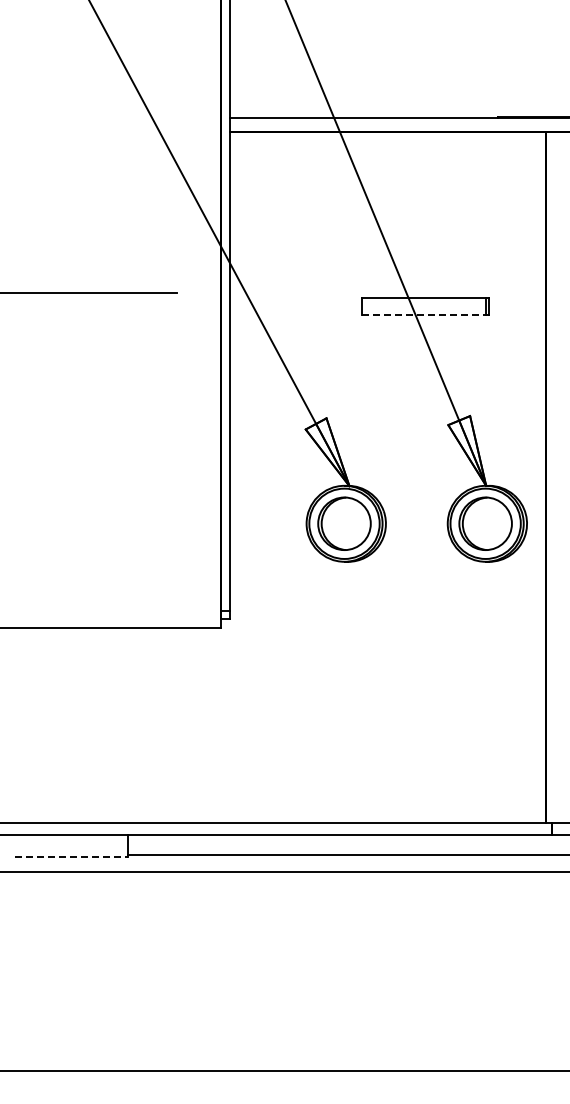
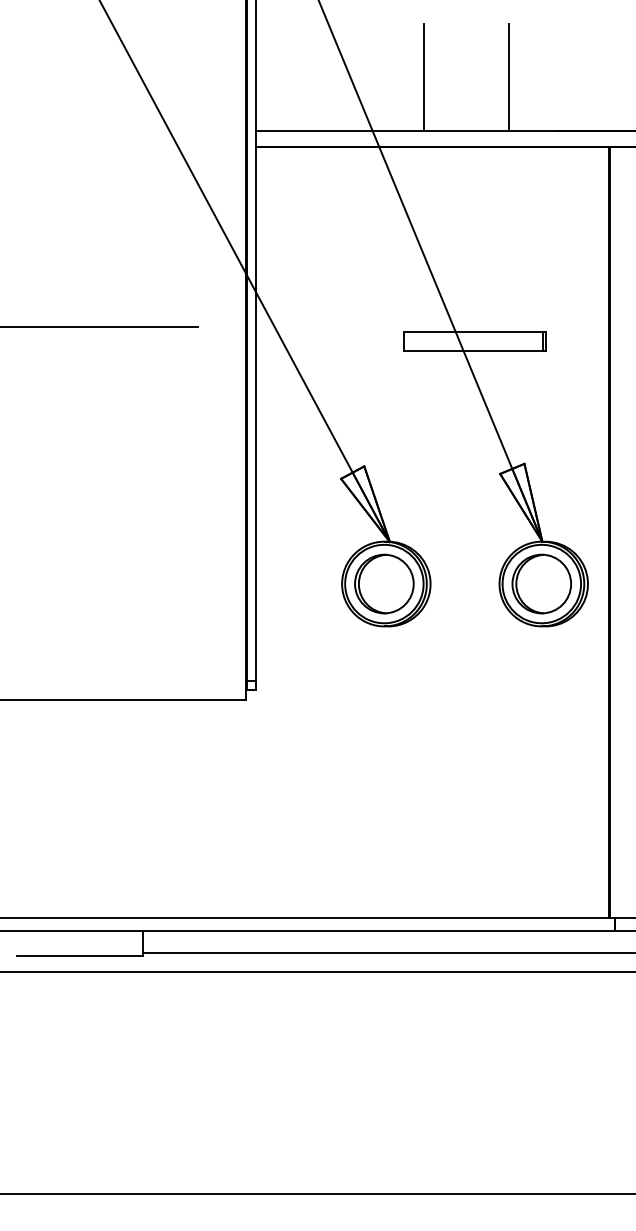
line: (380, 69) -> (424, 77), added
line: (456, 69) -> (509, 77), added
line: (424, 314) -> (473, 350), dashed -> solid
line: (71, 857) -> (79, 956), dashed -> solid

